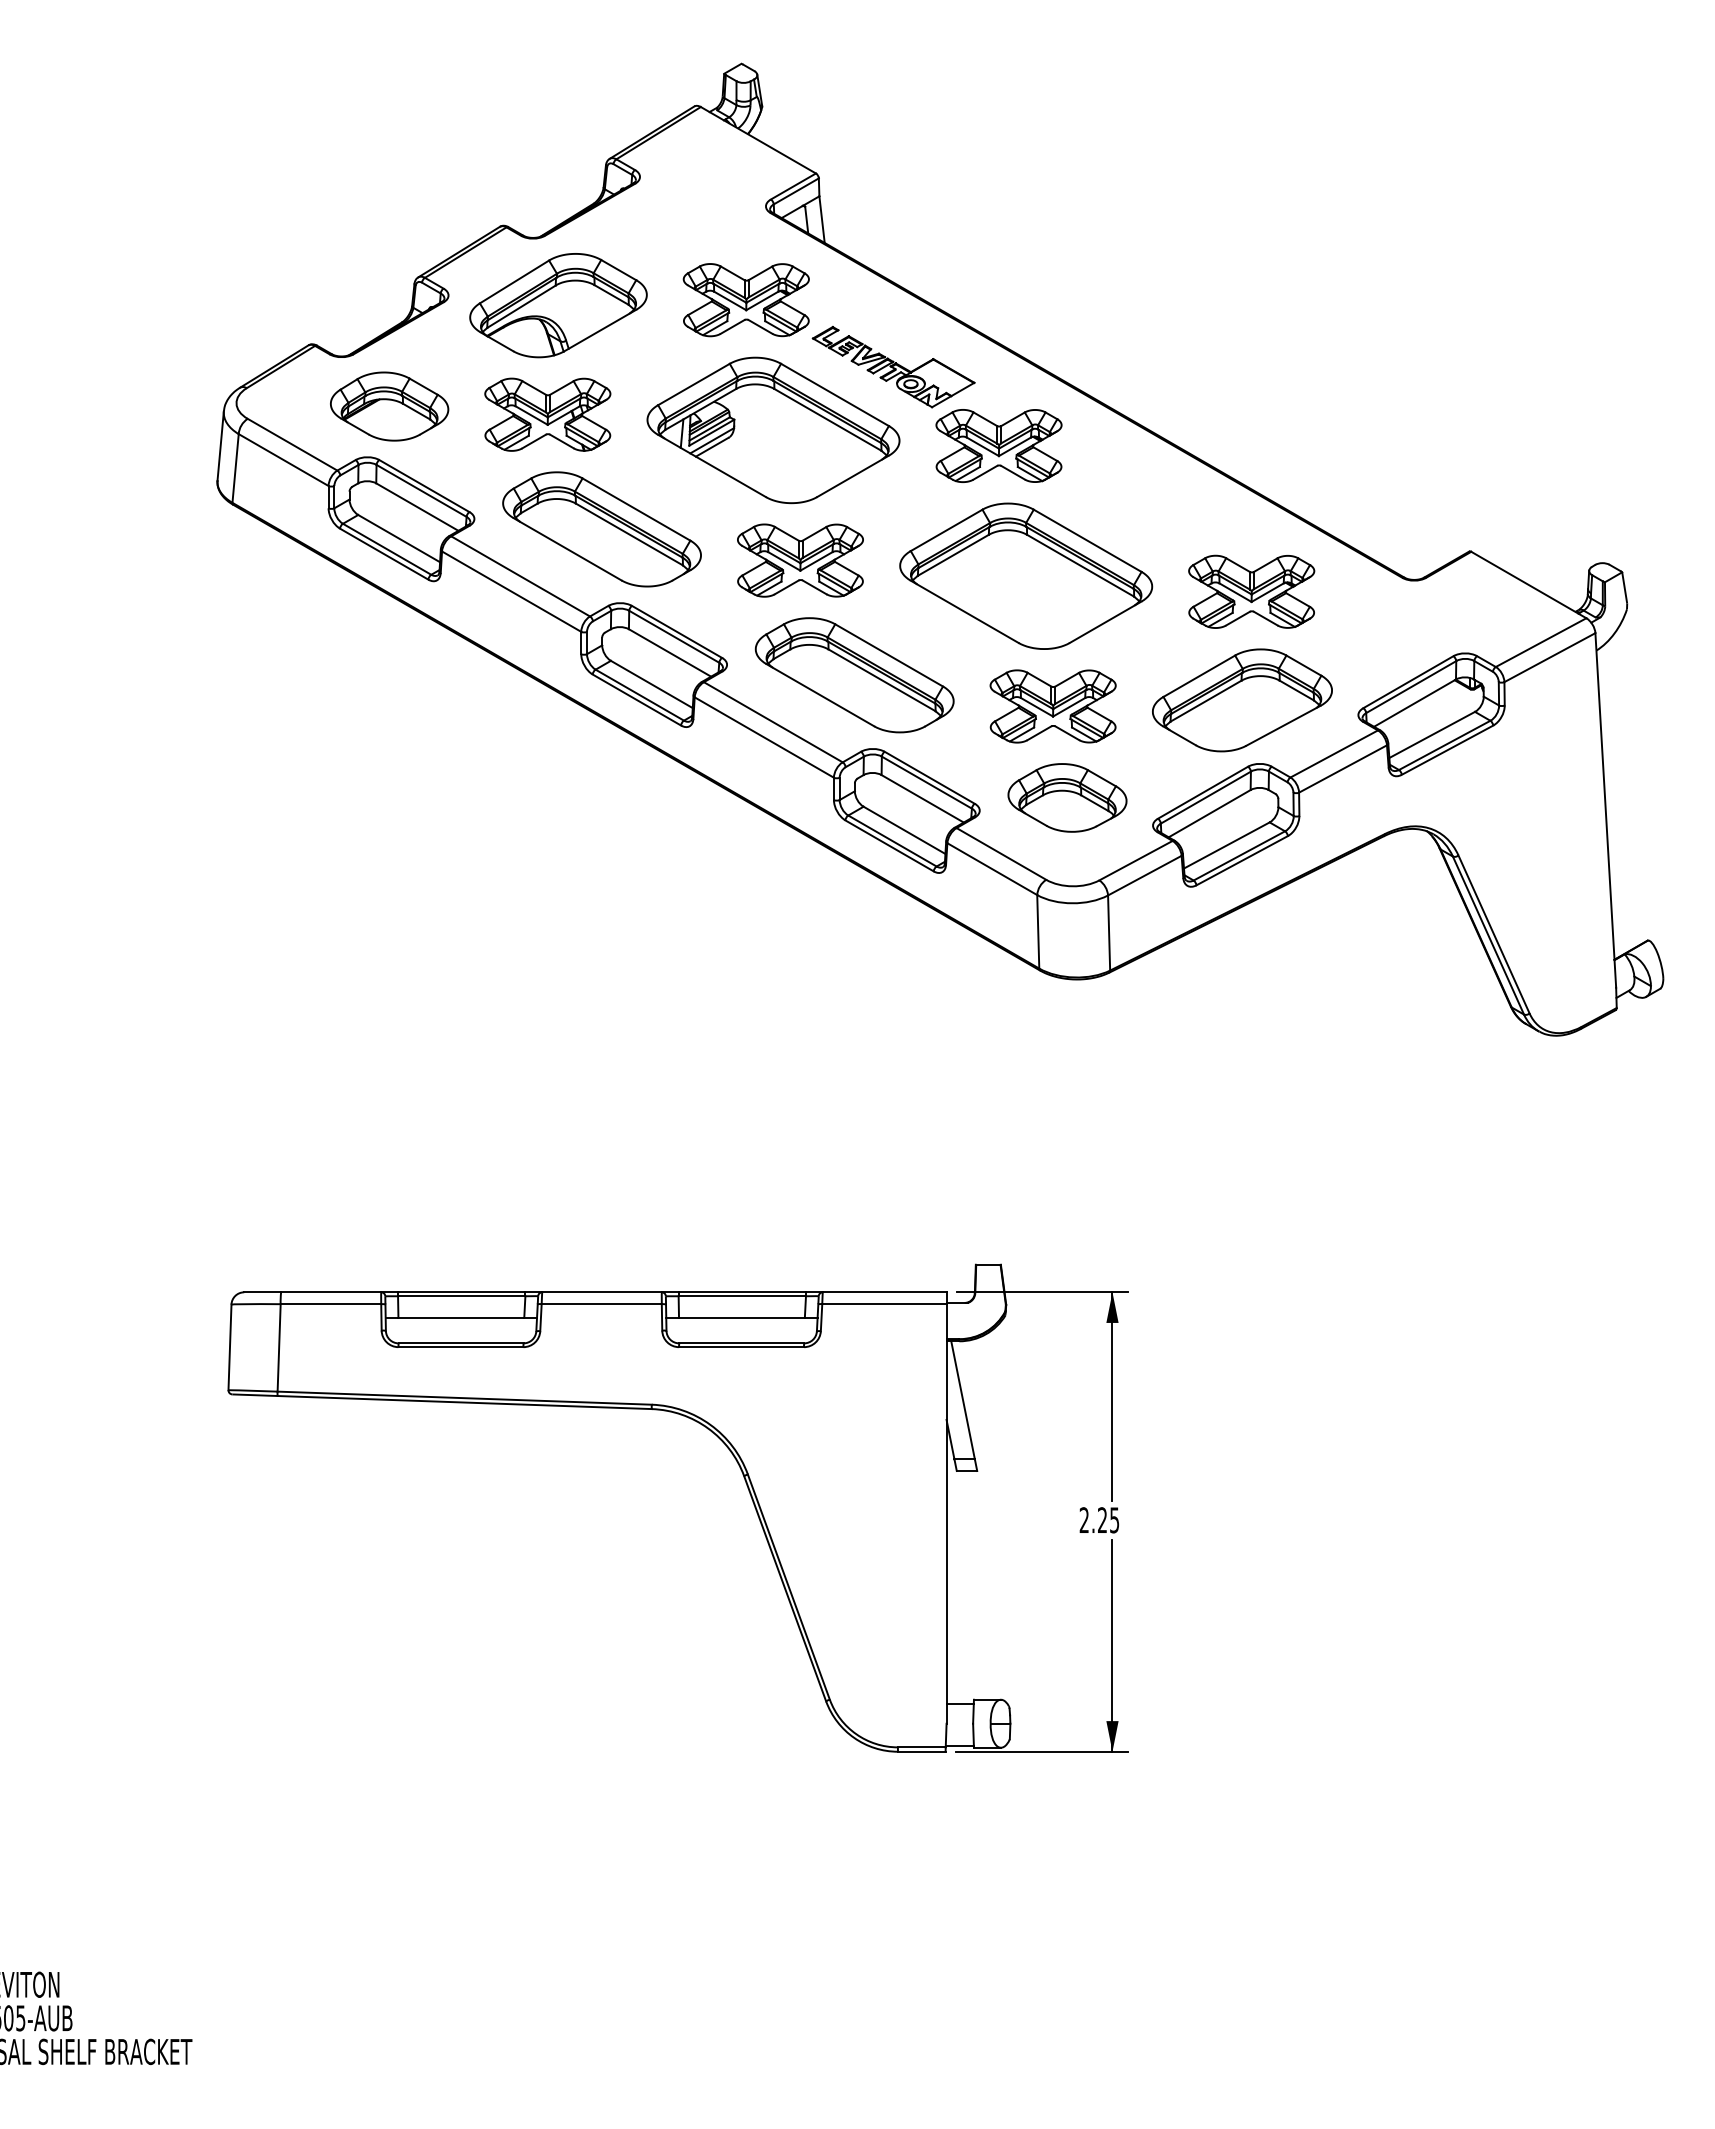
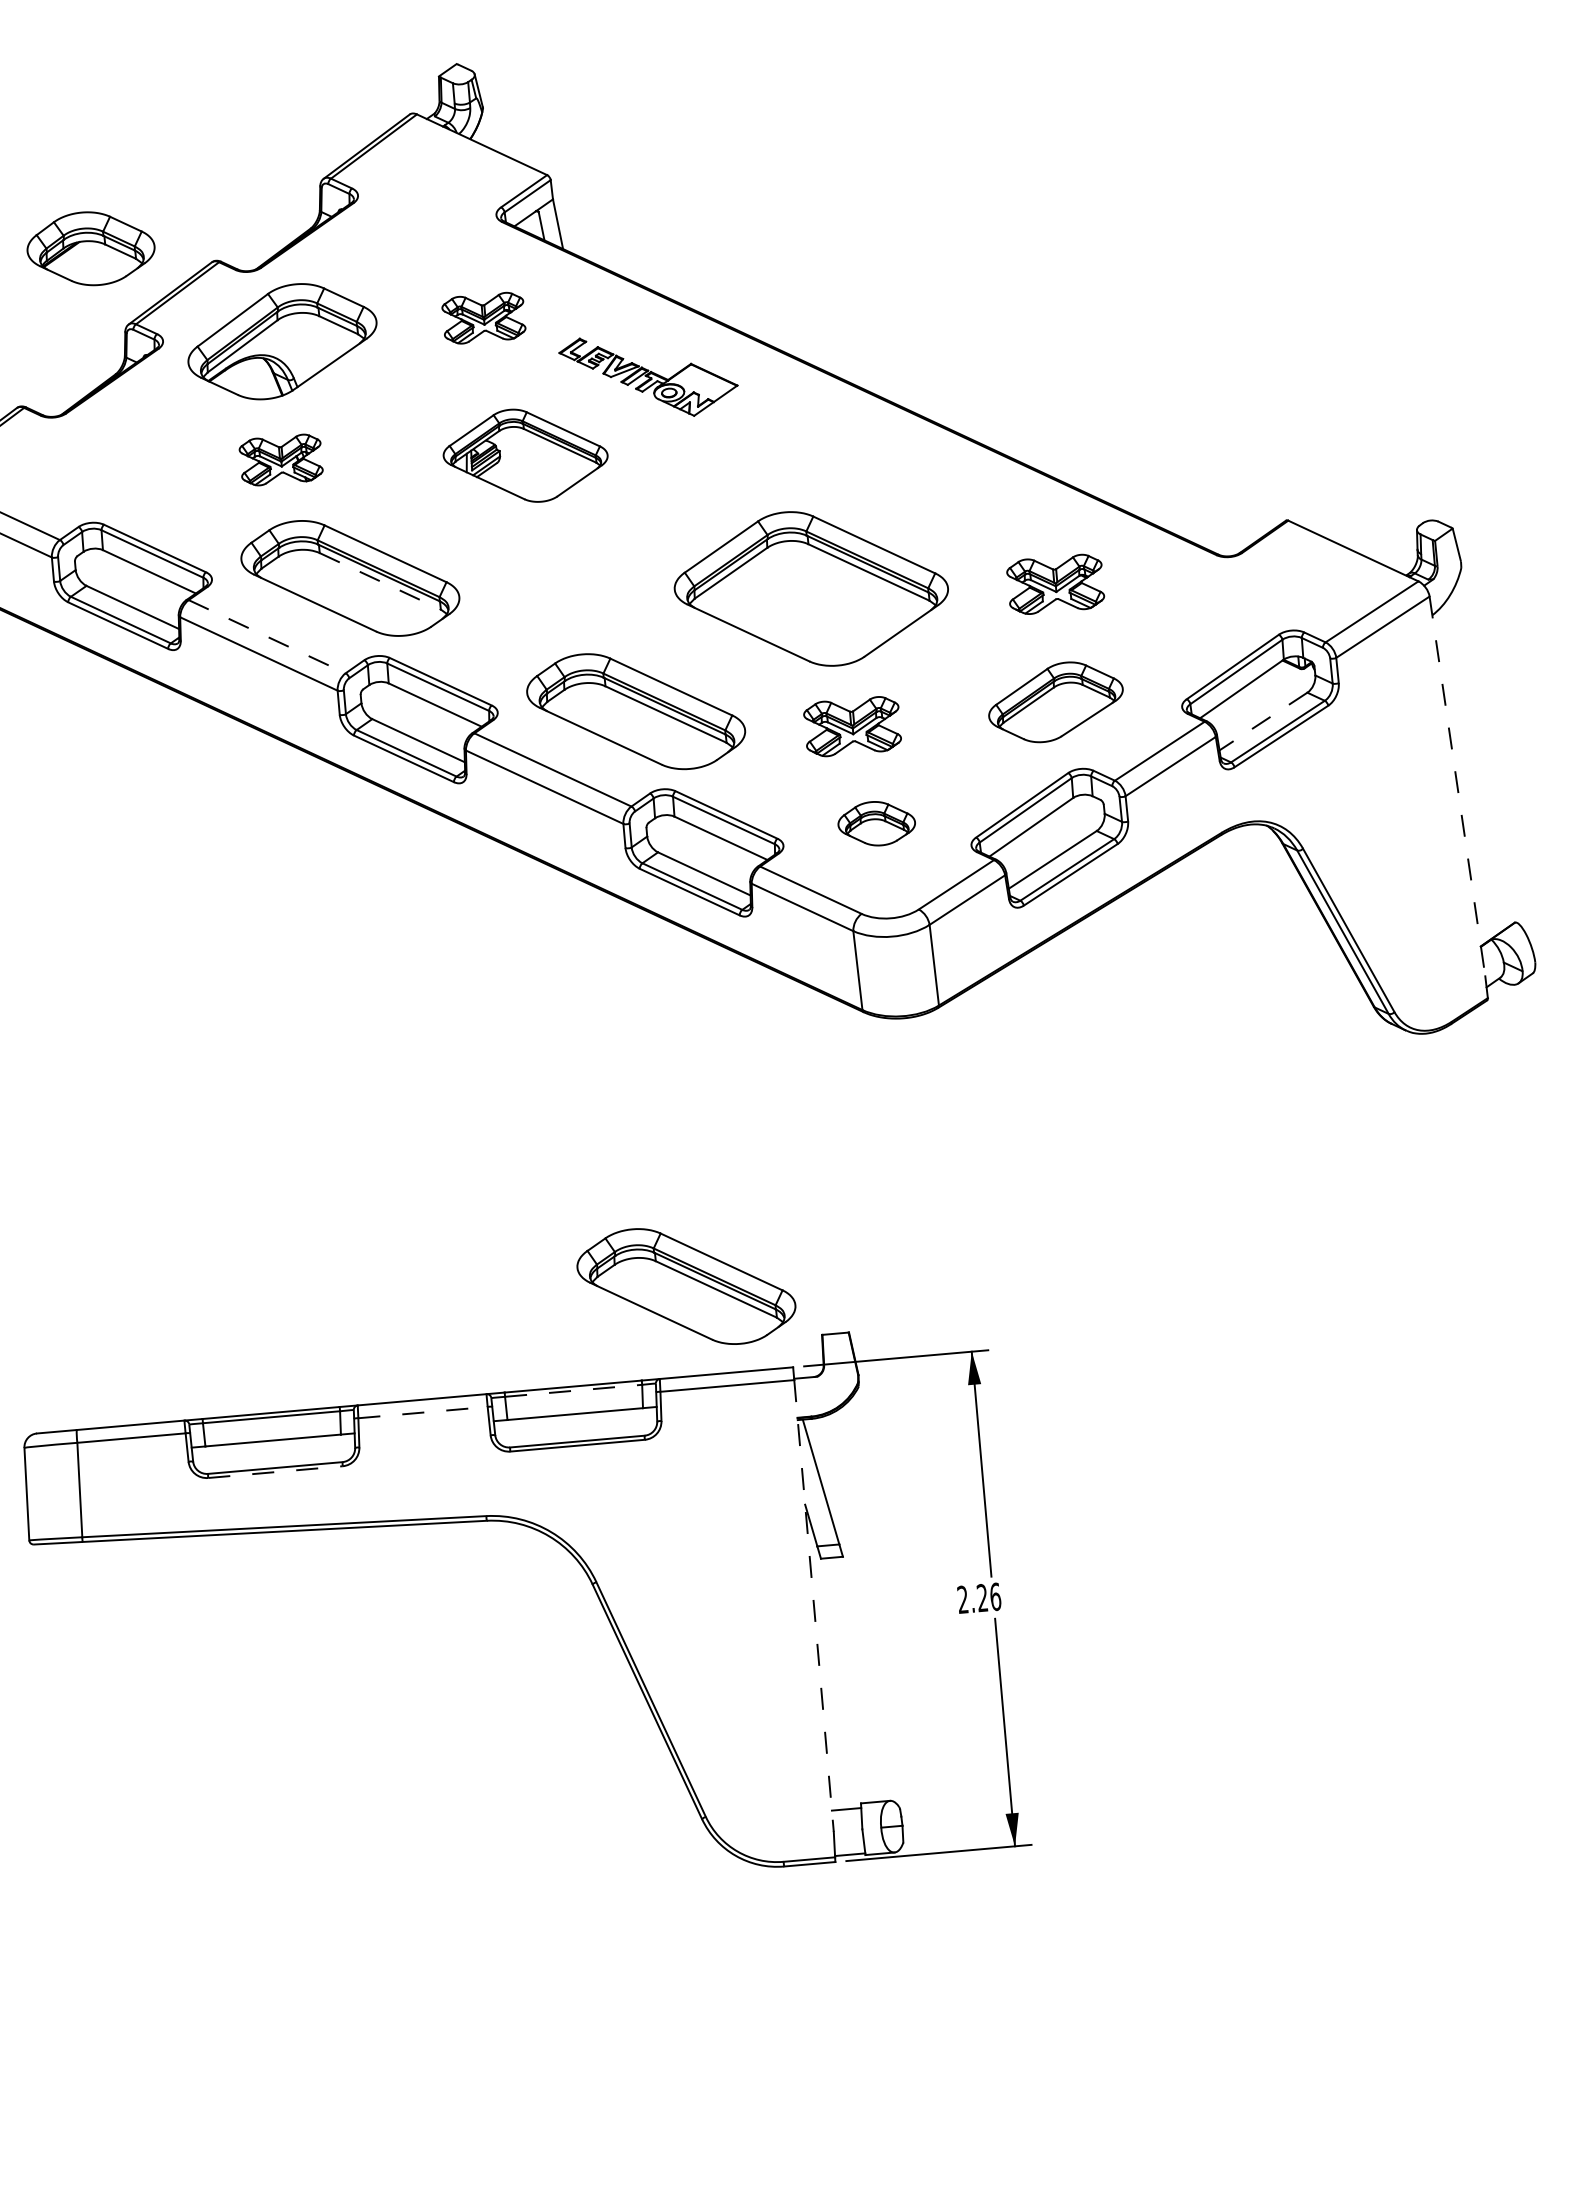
part: (745, 300) -> (483, 318), size x0.6
part: (389, 406) -> (90, 248), moved
part: (547, 414) -> (280, 459), size x0.6
part: (773, 430) -> (525, 455), size x0.6
part: (998, 445) -> (769, 450), removed
line: (629, 534) -> (380, 581), solid -> dashed
part: (800, 560) -> (566, 593), removed
line: (521, 576) -> (268, 636), solid -> dashed
part: (1251, 591) -> (1055, 584), size x0.7
part: (1242, 700) -> (1055, 702), size x0.7
part: (1052, 706) -> (852, 726), size x0.7
line: (1432, 734) -> (1263, 721), solid -> dashed
part: (1067, 797) -> (876, 823), size x0.6
line: (1605, 810) -> (1457, 786), solid -> dashed
part: (854, 1209) -> (686, 1286), added
line: (742, 1296) -> (573, 1391), solid -> dashed
line: (602, 1304) -> (423, 1412), solid -> dashed
line: (461, 1347) -> (276, 1472), solid -> dashed
line: (946, 1513) -> (813, 1605), solid -> dashed
text: (1114, 1520) -> (995, 1597), 2.25 -> 2.26

